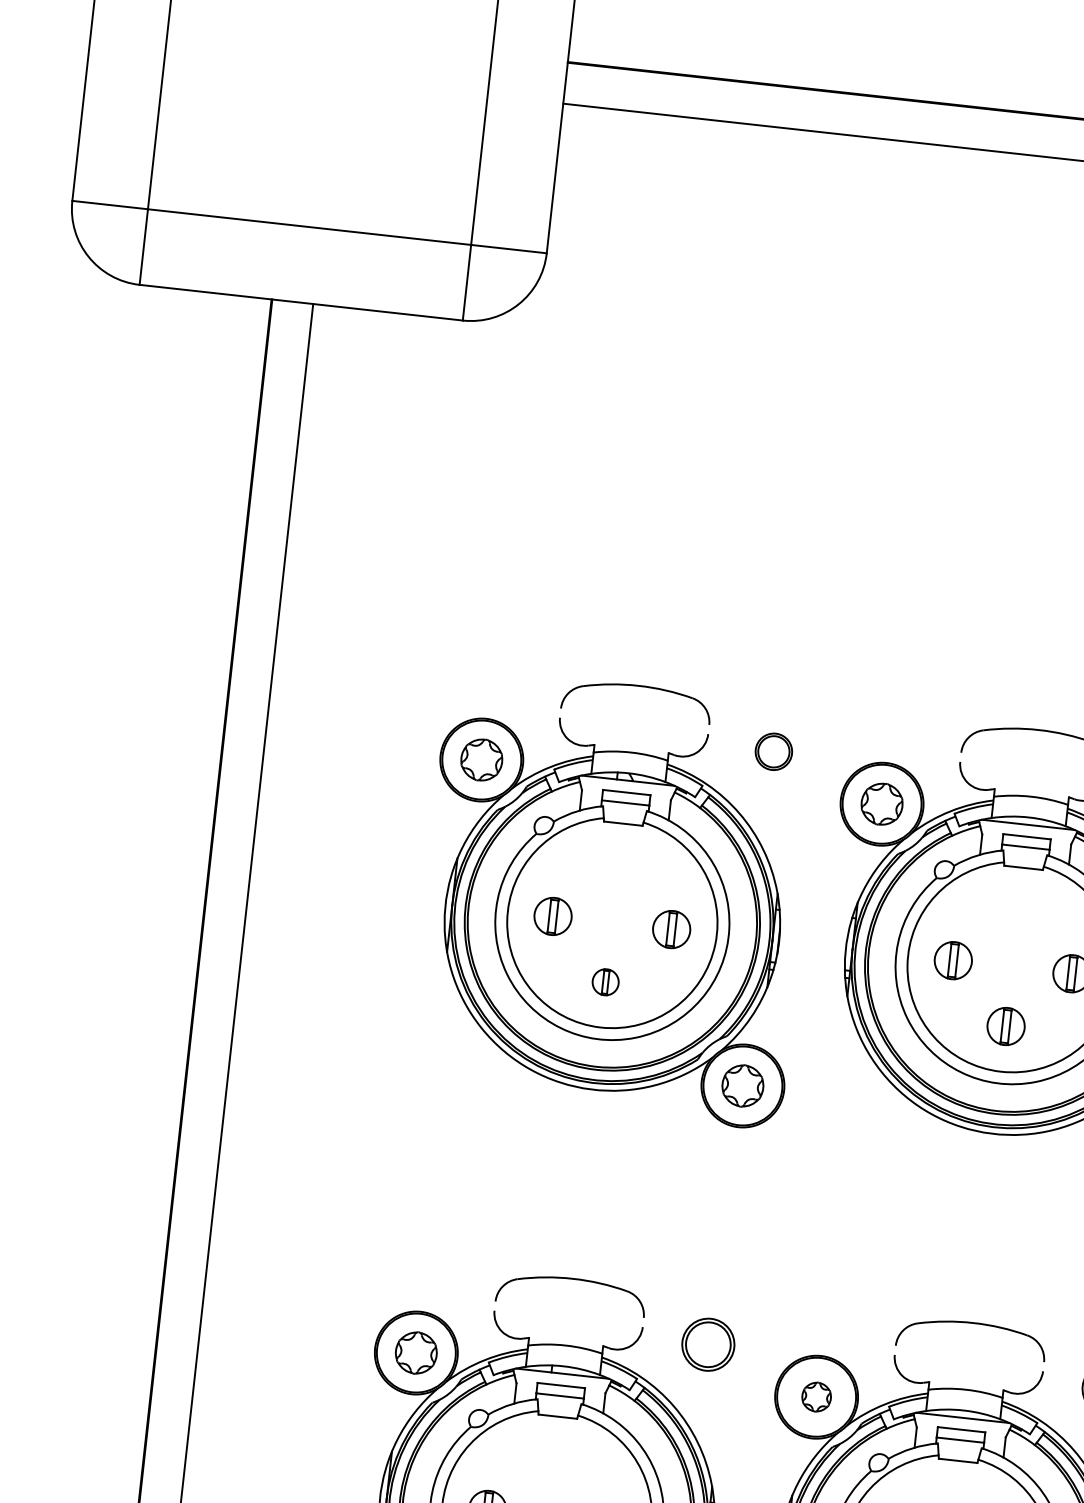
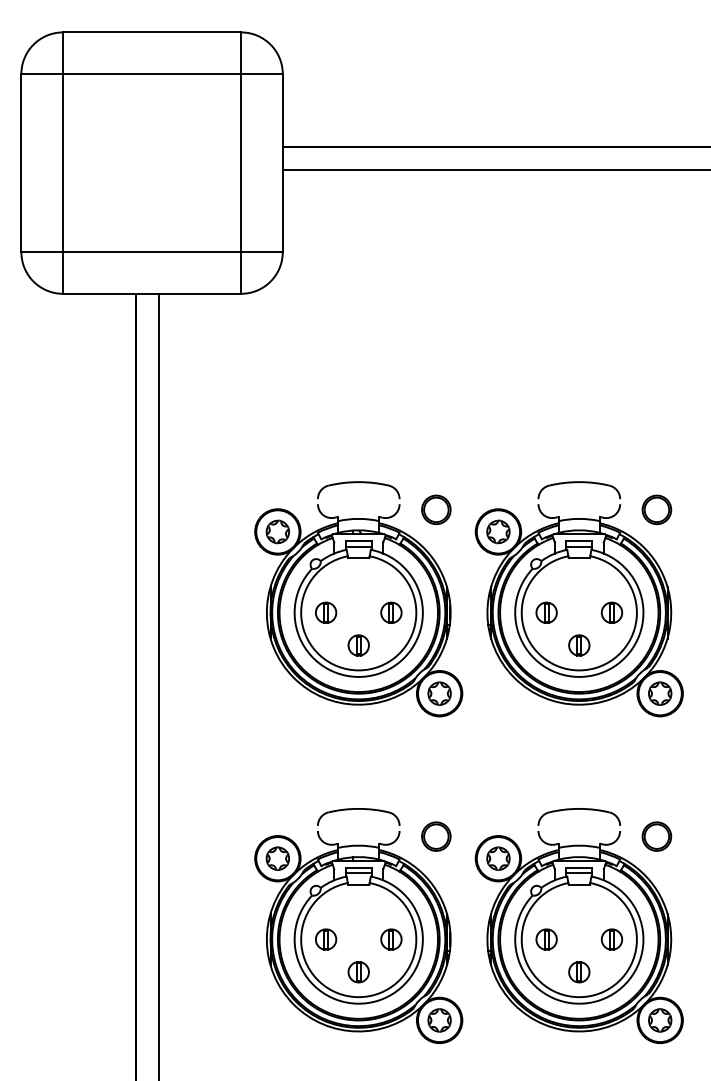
part: (774, 751) -> (436, 509), size x1.43
part: (605, 982) -> (358, 645), size x1.43
part: (816, 1396) -> (498, 858), size x1.43

